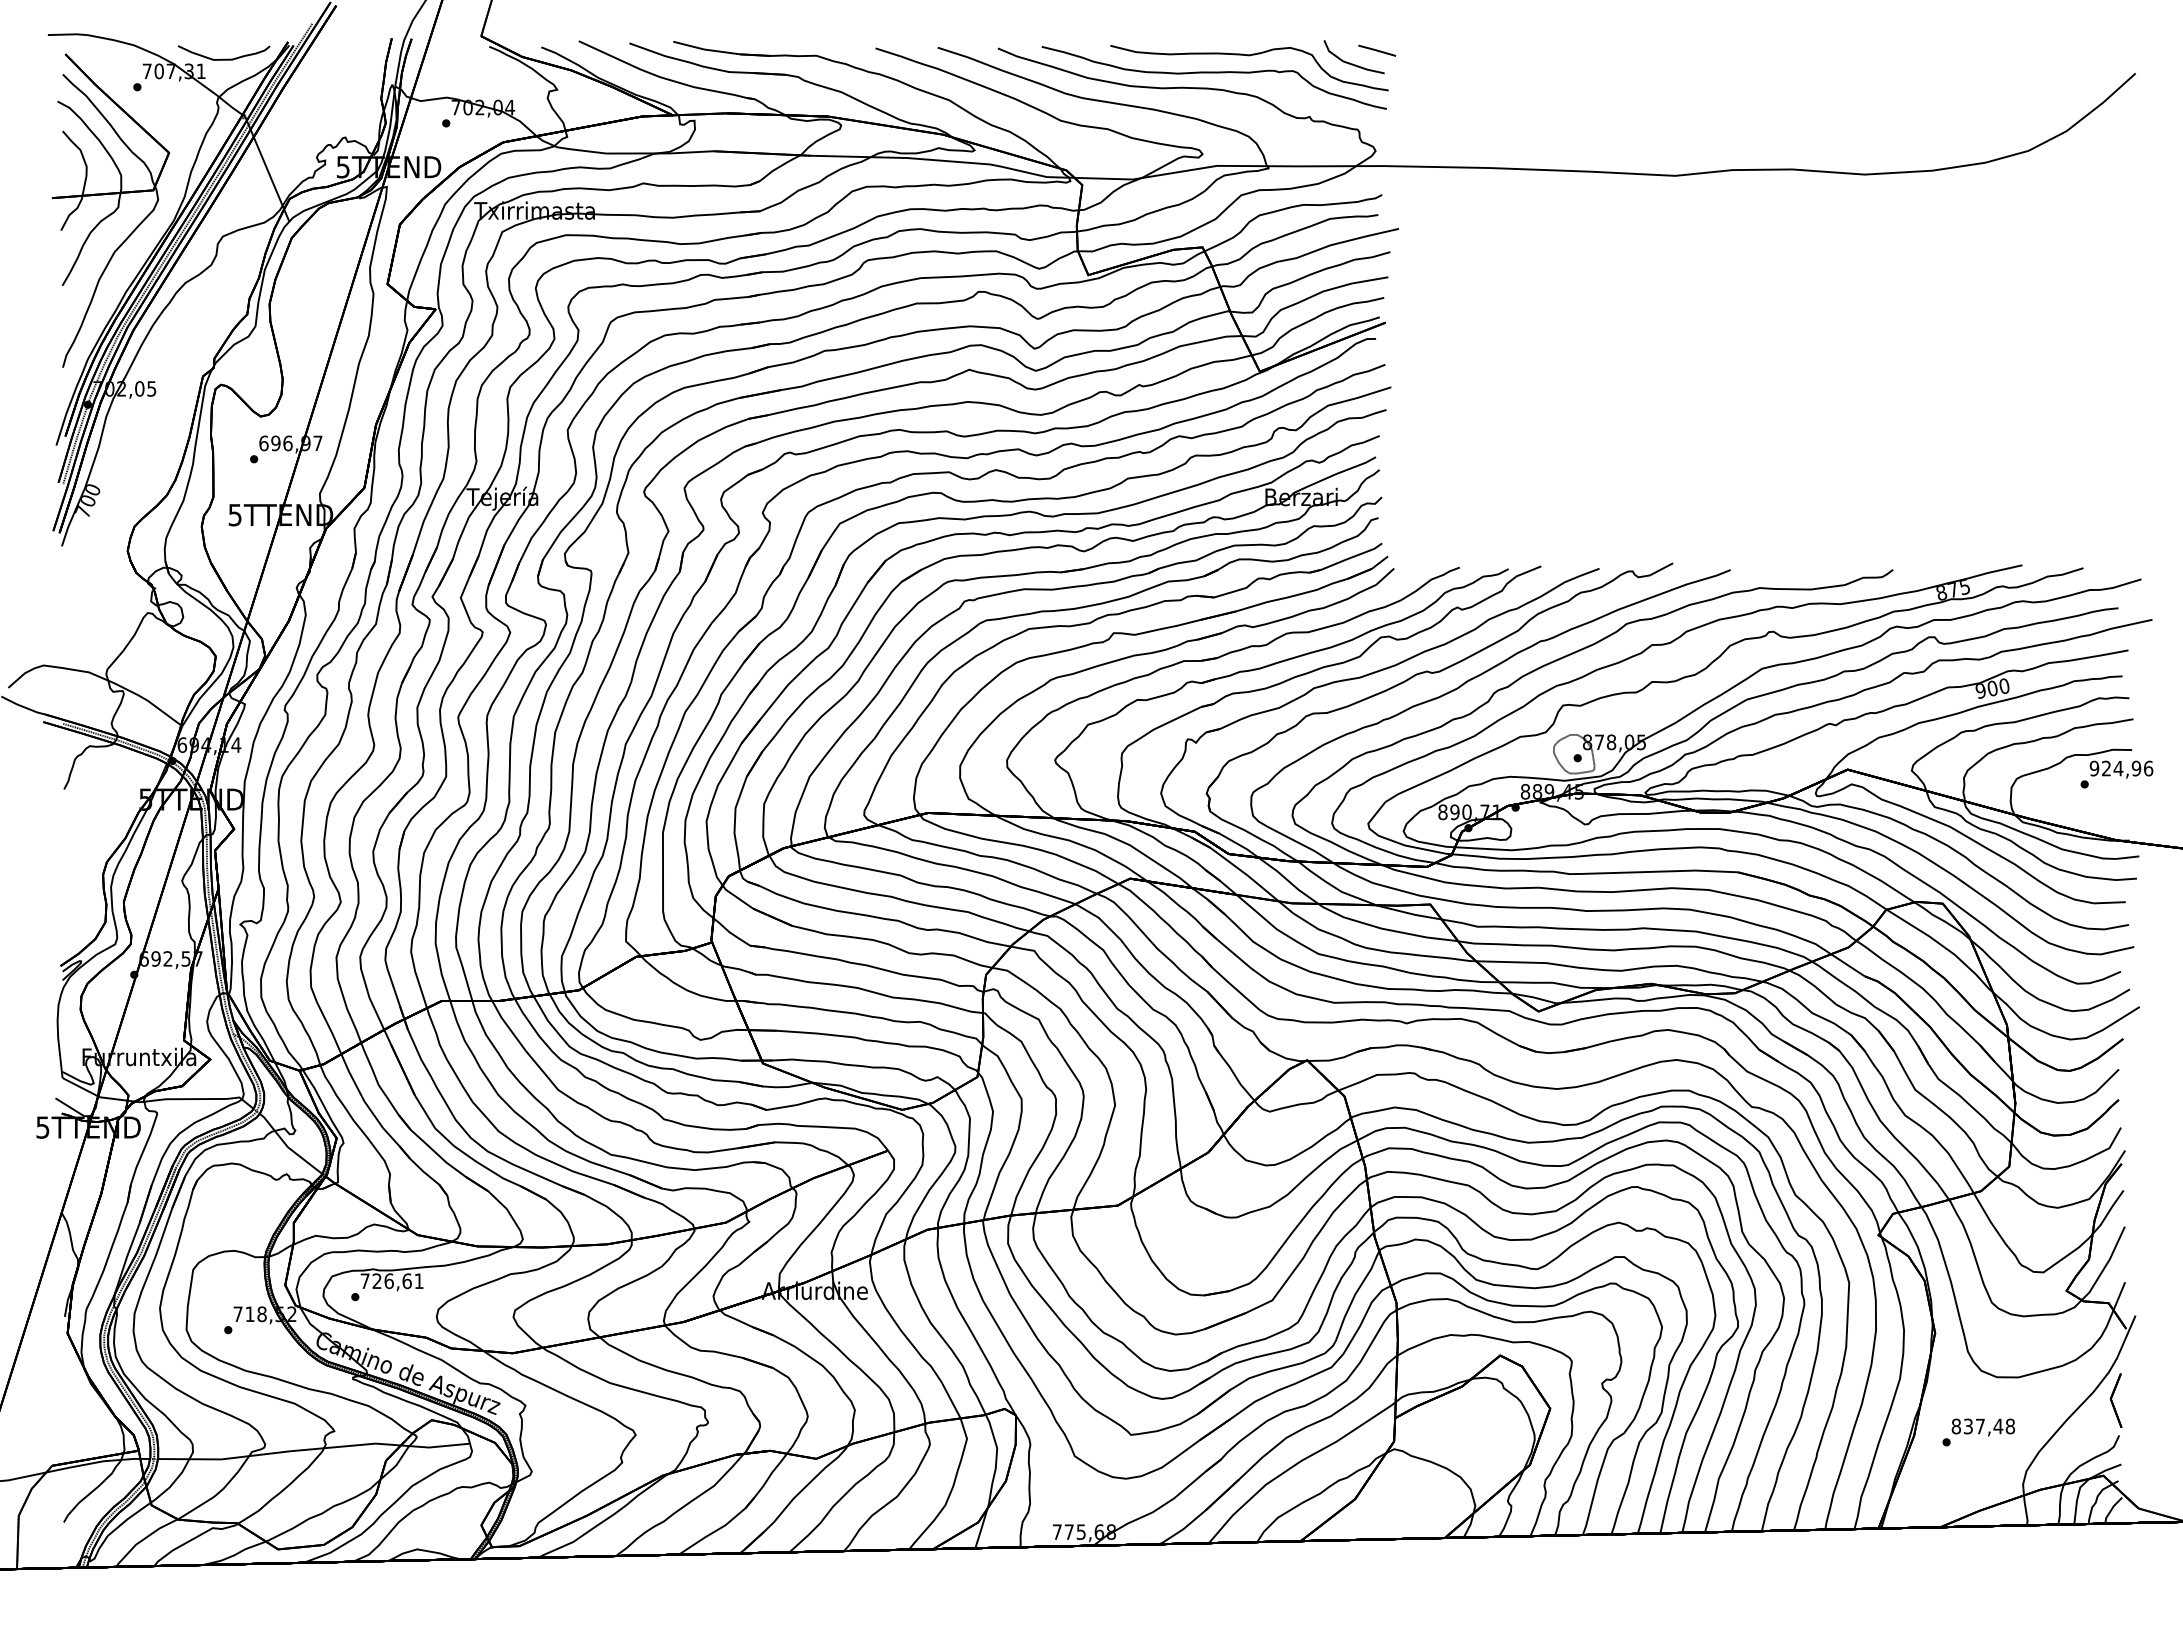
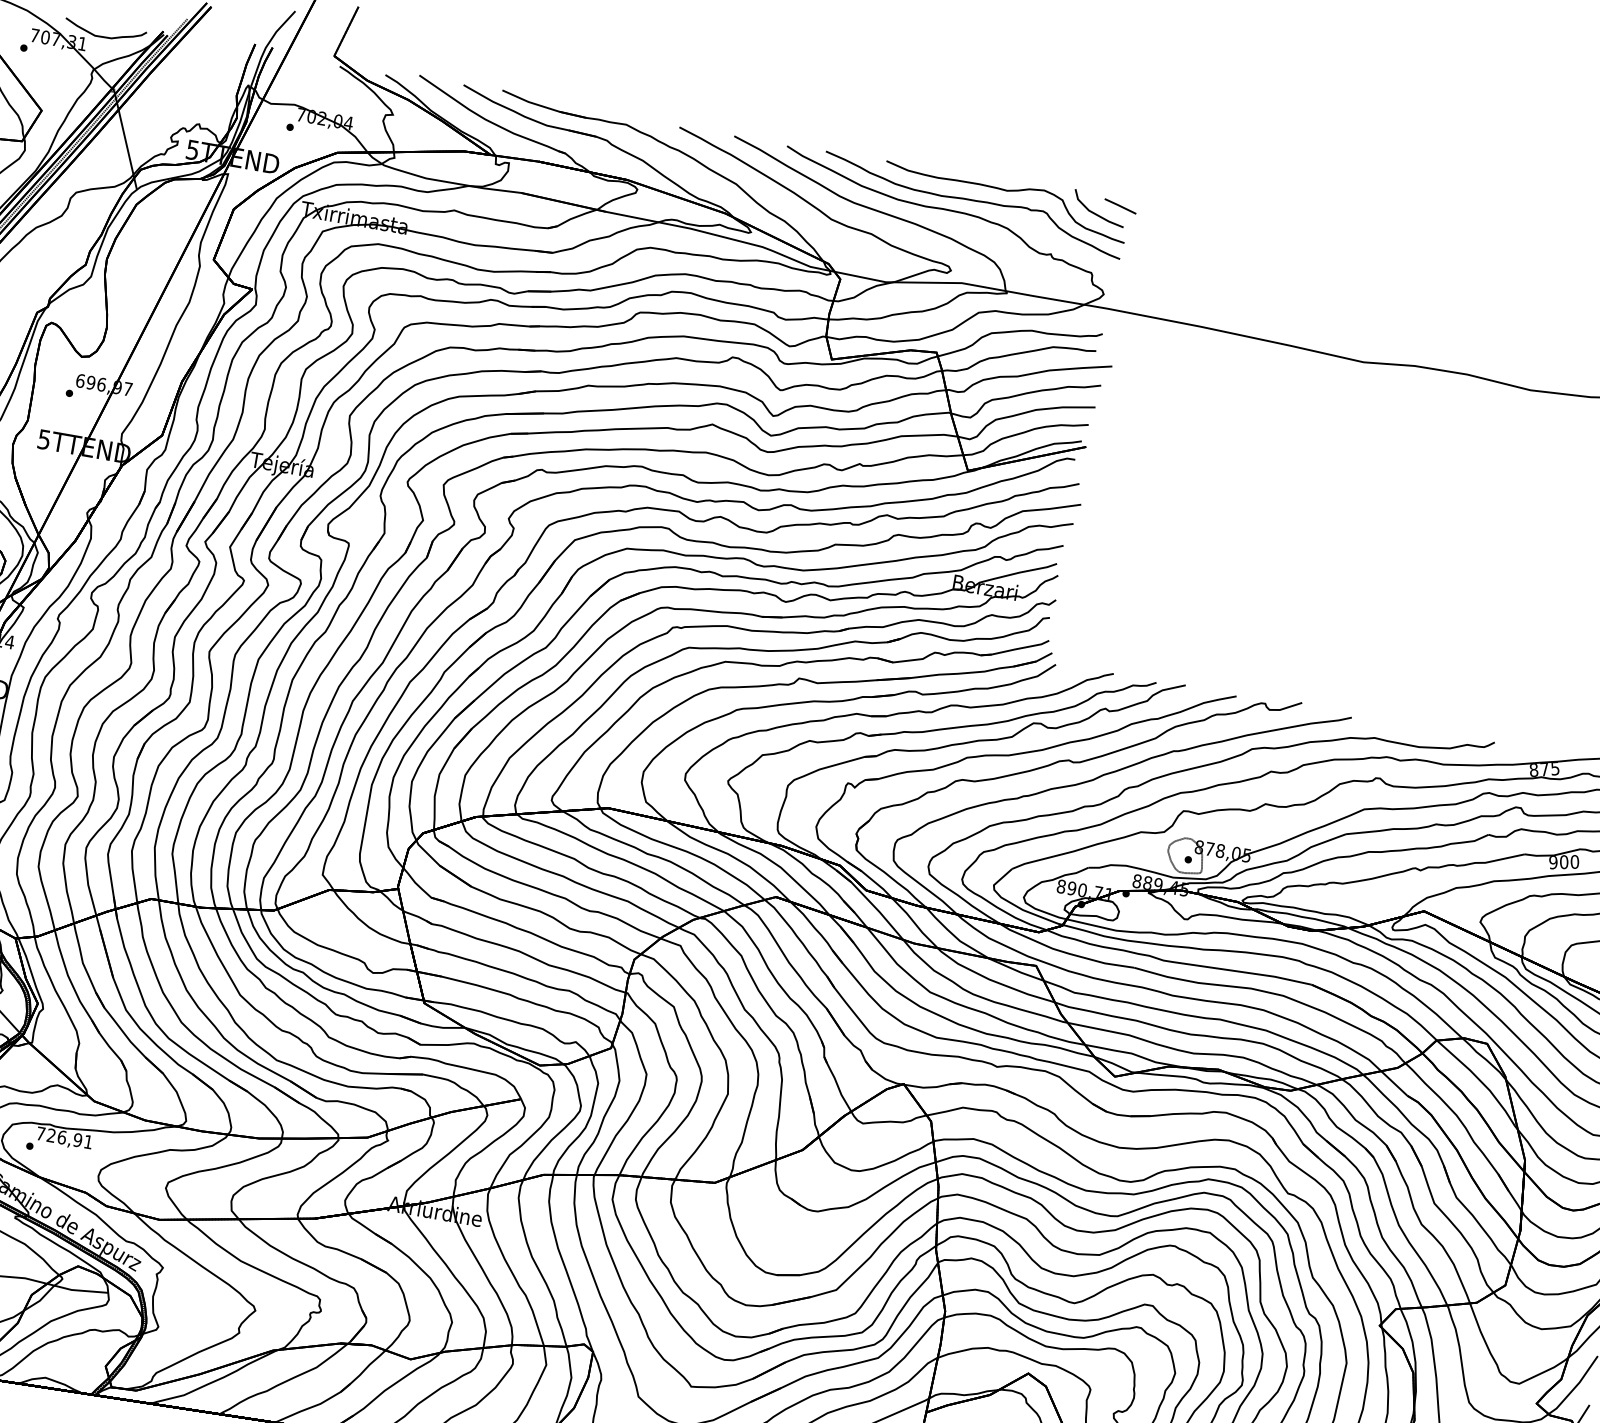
text: (406, 1281) -> (77, 1140), 726,61 -> 726,91

